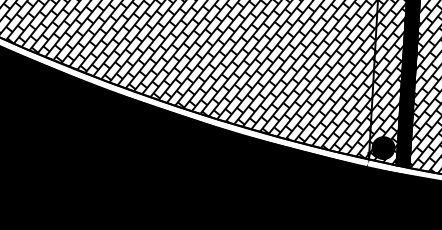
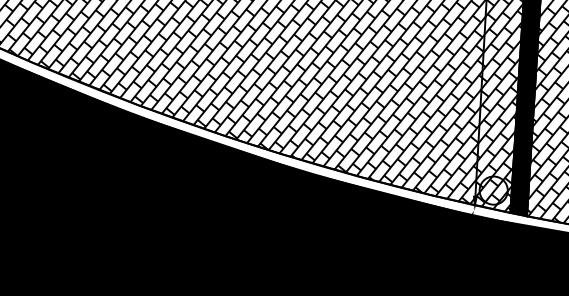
fill: (383, 148) -> (493, 190), removed

